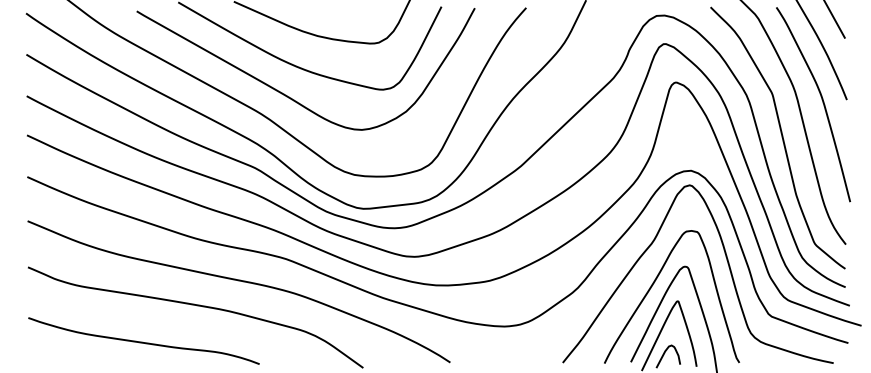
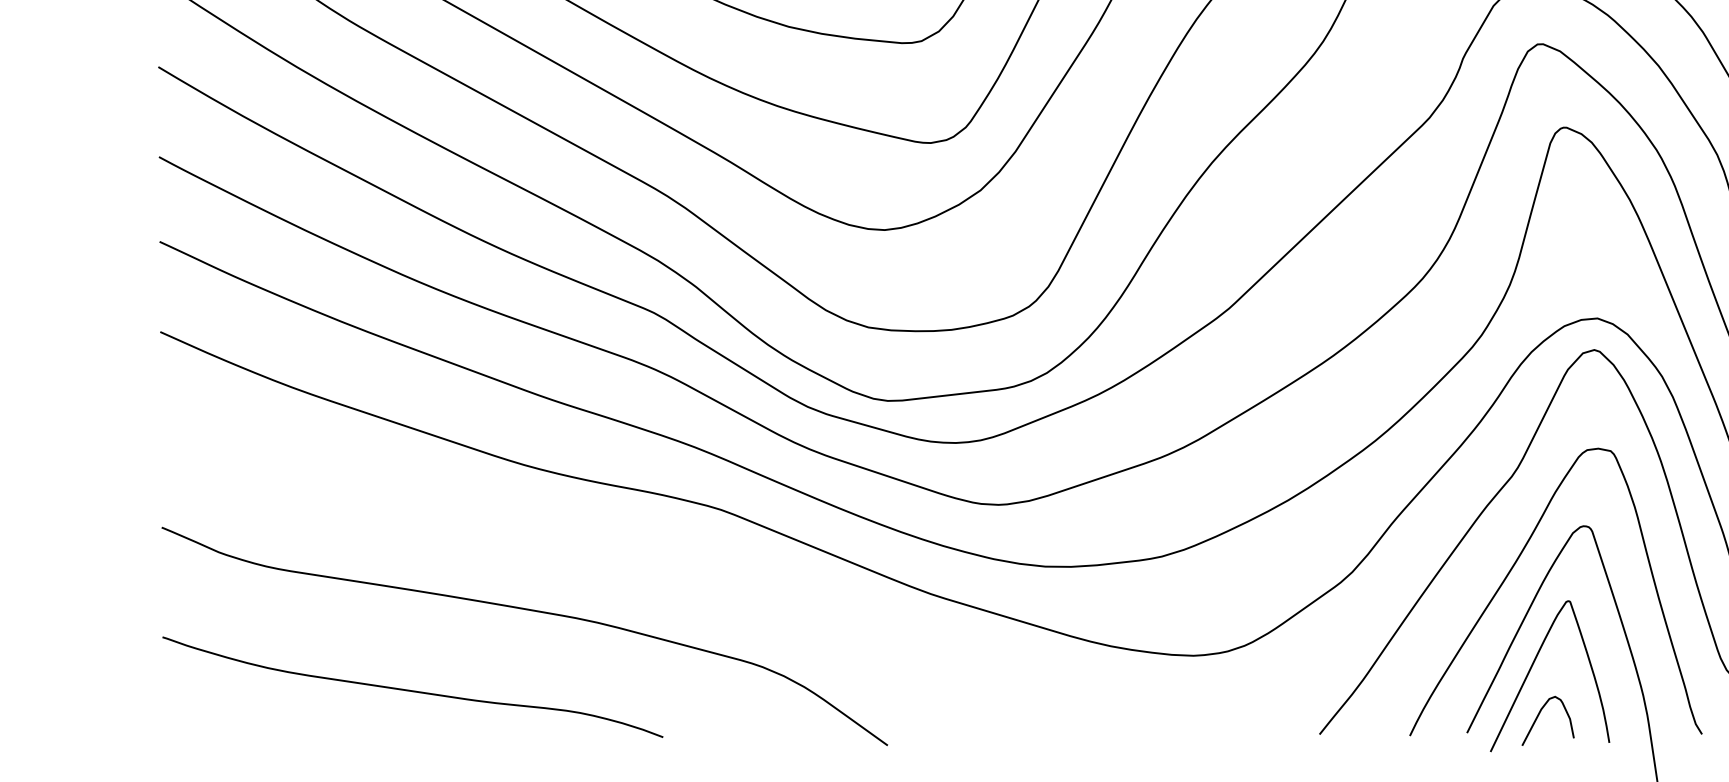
curve: (238, 281) -> (617, 558), removed

